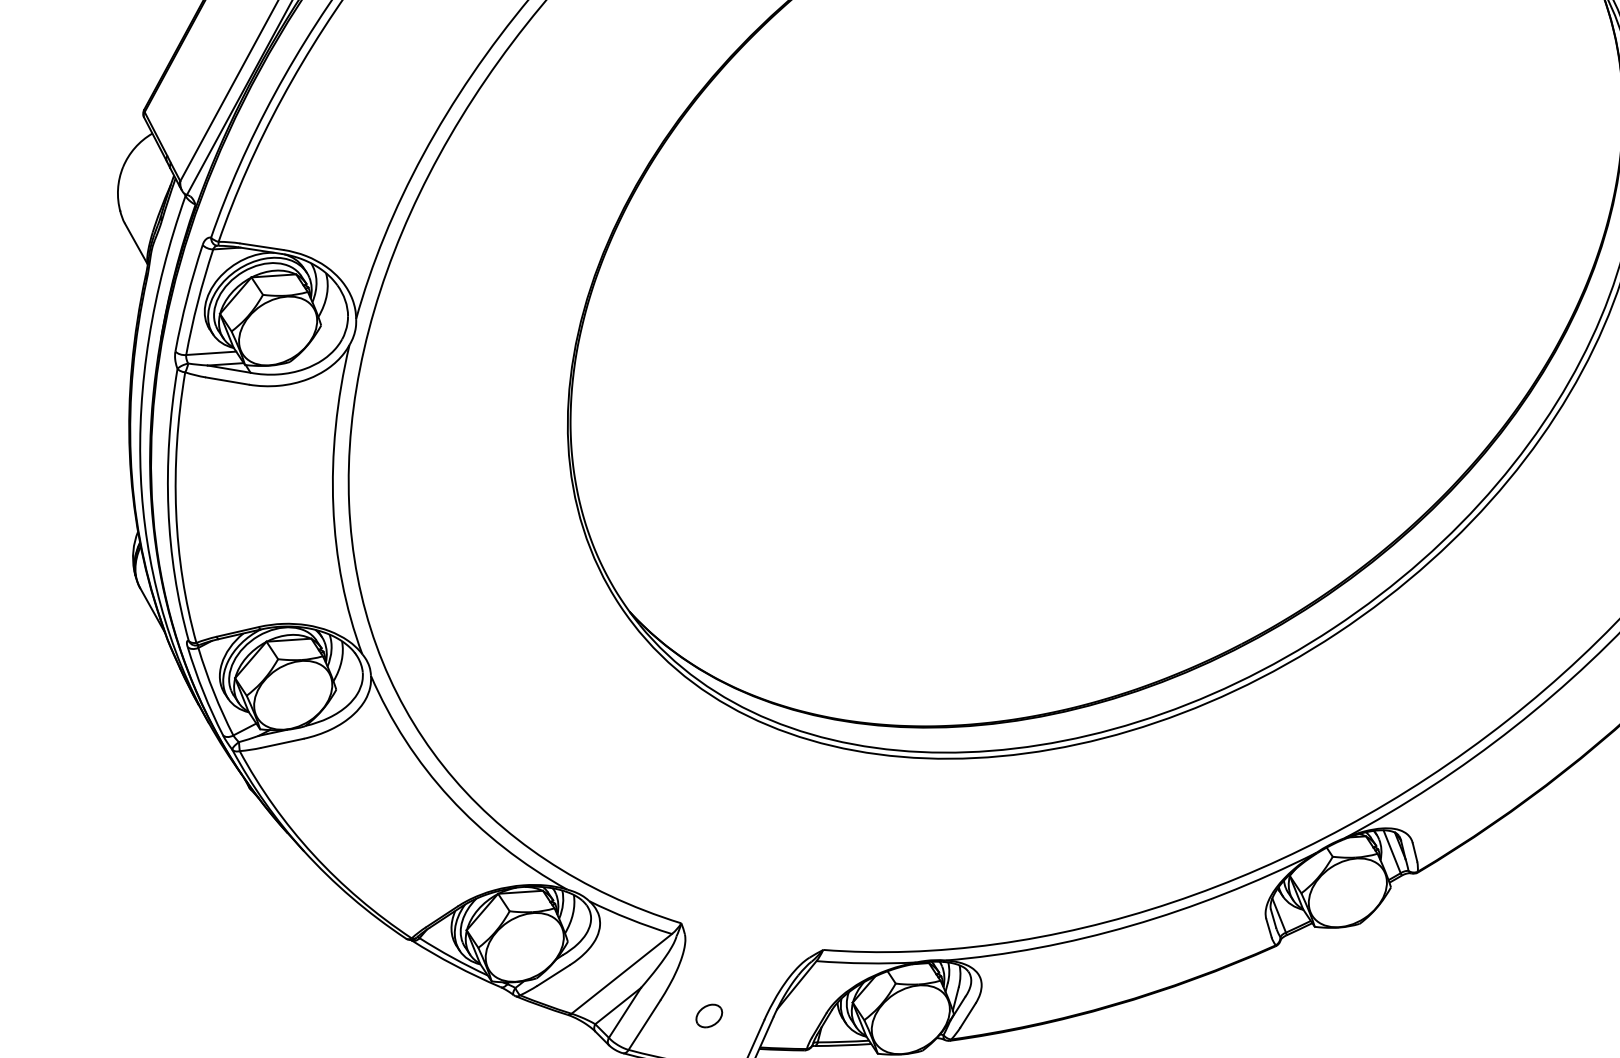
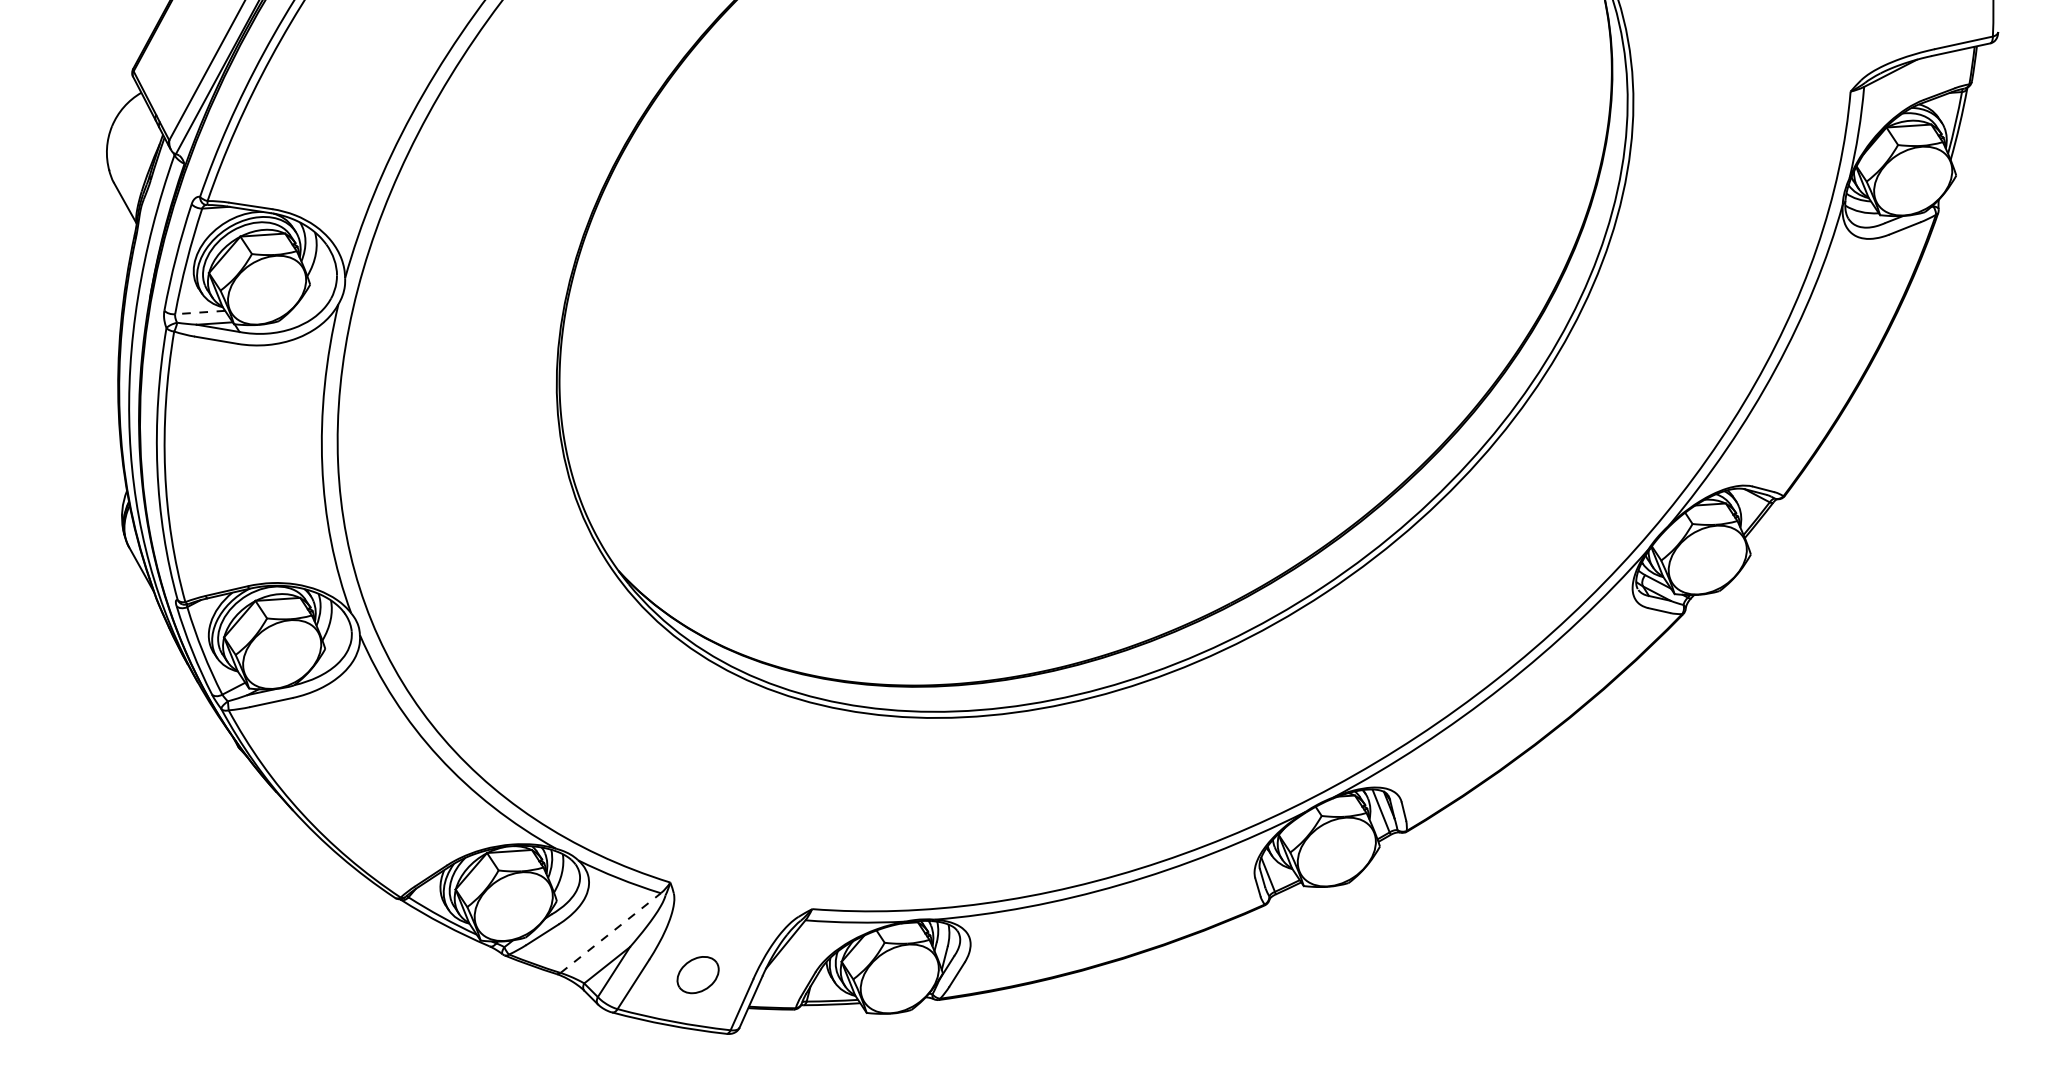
line: (210, 353) -> (199, 312), solid -> dashed
line: (622, 973) -> (611, 932), solid -> dashed
part: (709, 1016) -> (698, 975), size x1.6

